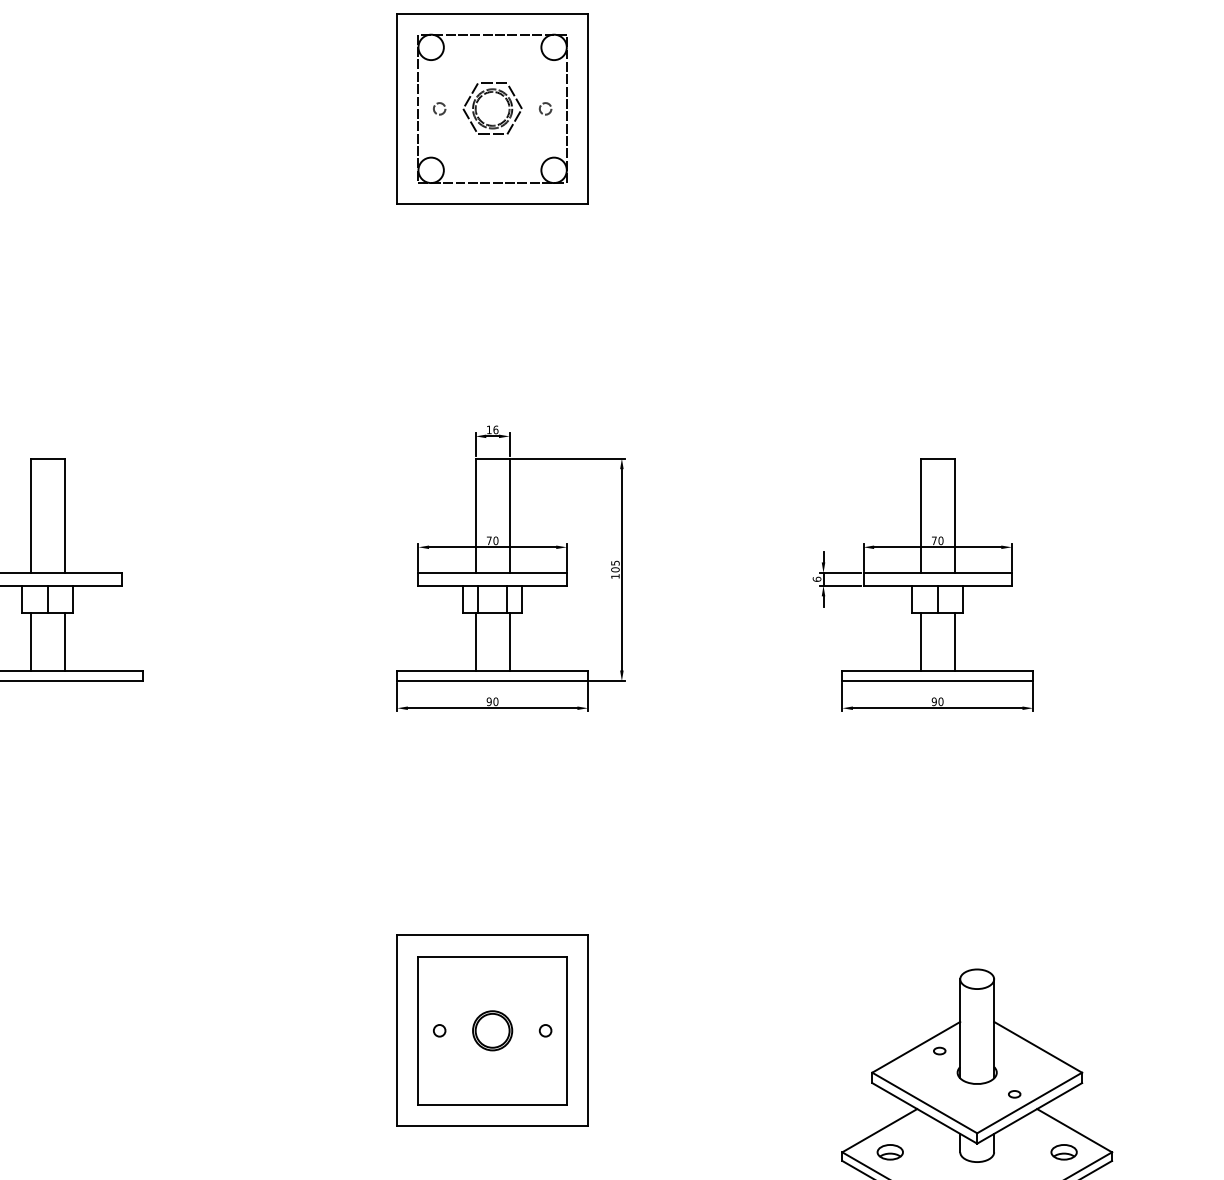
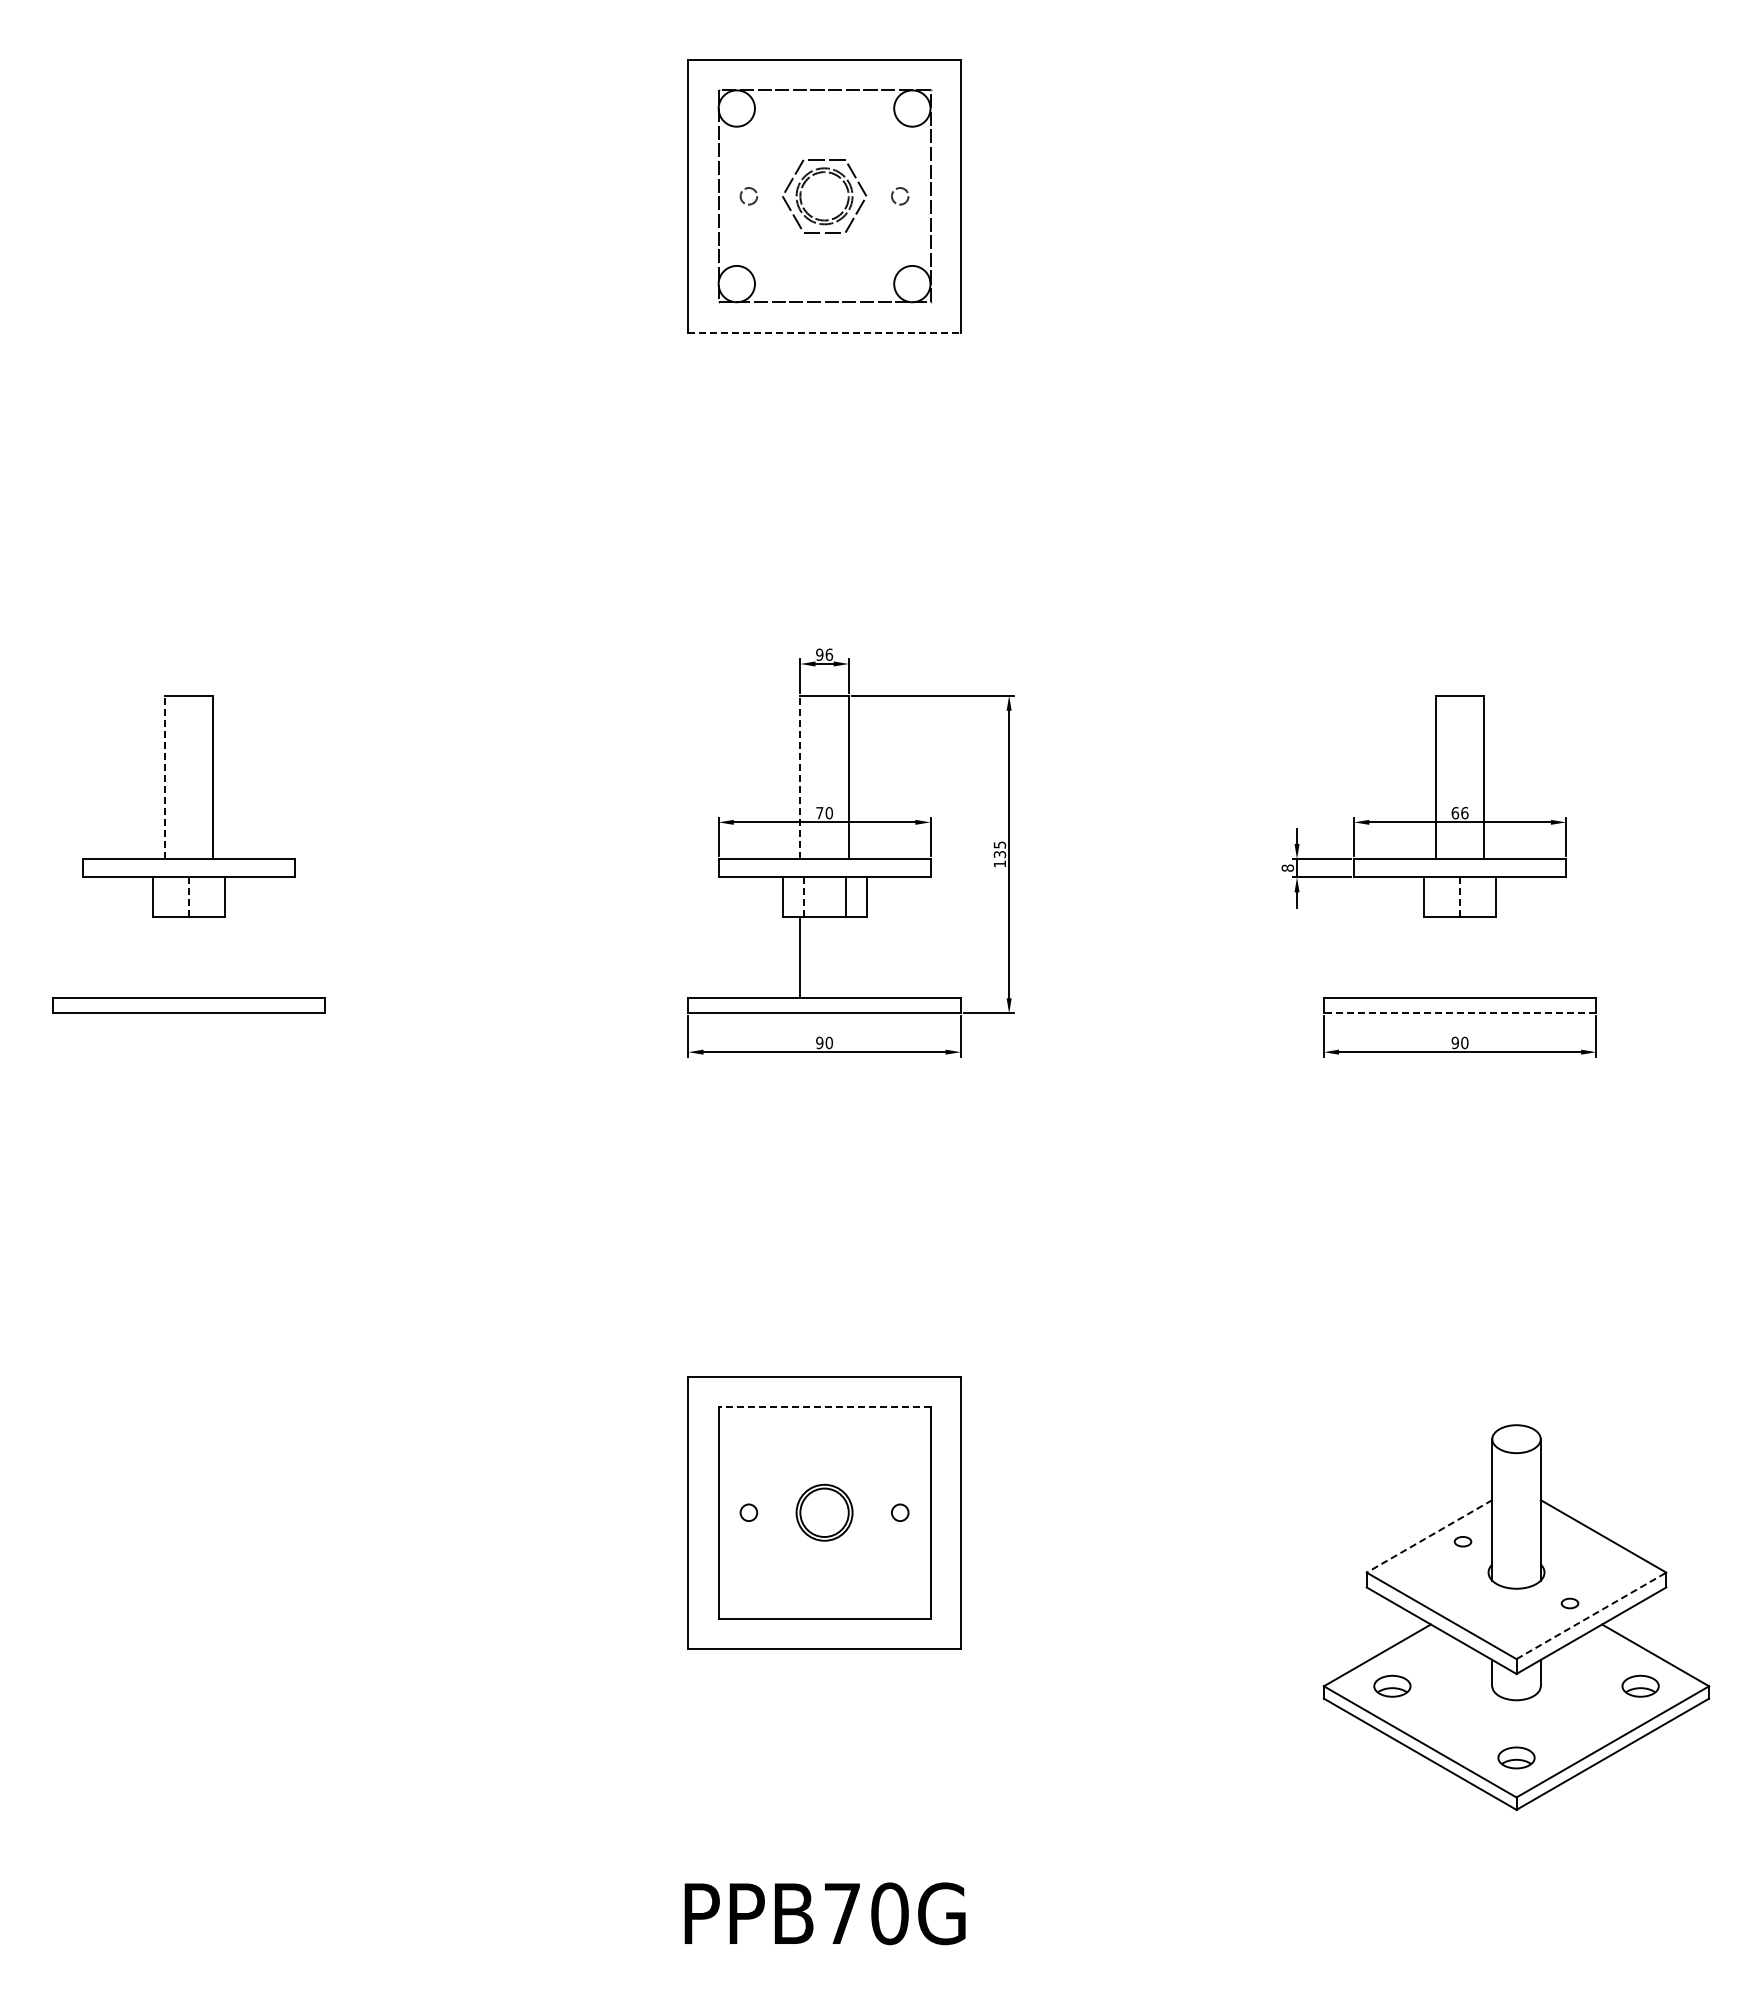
line: (493, 204) -> (825, 332), solid -> dashed
text: (489, 429) -> (819, 654), 16 -> 96
line: (30, 515) -> (164, 777), solid -> dashed
line: (475, 515) -> (800, 777), solid -> dashed
text: (937, 541) -> (1459, 813), 70 -> 66
text: (615, 569) -> (999, 854), 105 -> 135
text: (816, 578) -> (1287, 867), 6 -> 8
line: (47, 599) -> (189, 896), solid -> dashed
line: (477, 599) -> (803, 896), solid -> dashed
line: (937, 599) -> (1460, 896), solid -> dashed
line: (30, 641) -> (164, 957), removed
line: (64, 641) -> (213, 957), removed
line: (509, 641) -> (848, 957), removed
line: (920, 641) -> (1435, 957), removed
line: (954, 641) -> (1484, 957), removed
line: (937, 681) -> (1459, 1013), solid -> dashed
line: (492, 956) -> (824, 1406), solid -> dashed
line: (916, 1047) -> (1429, 1536), solid -> dashed
line: (1029, 1102) -> (1591, 1615), solid -> dashed

